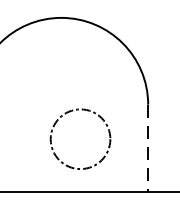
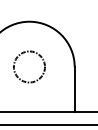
circle: (80, 138) -> (29, 66), moved
line: (147, 147) -> (74, 89), dashed -> solid

